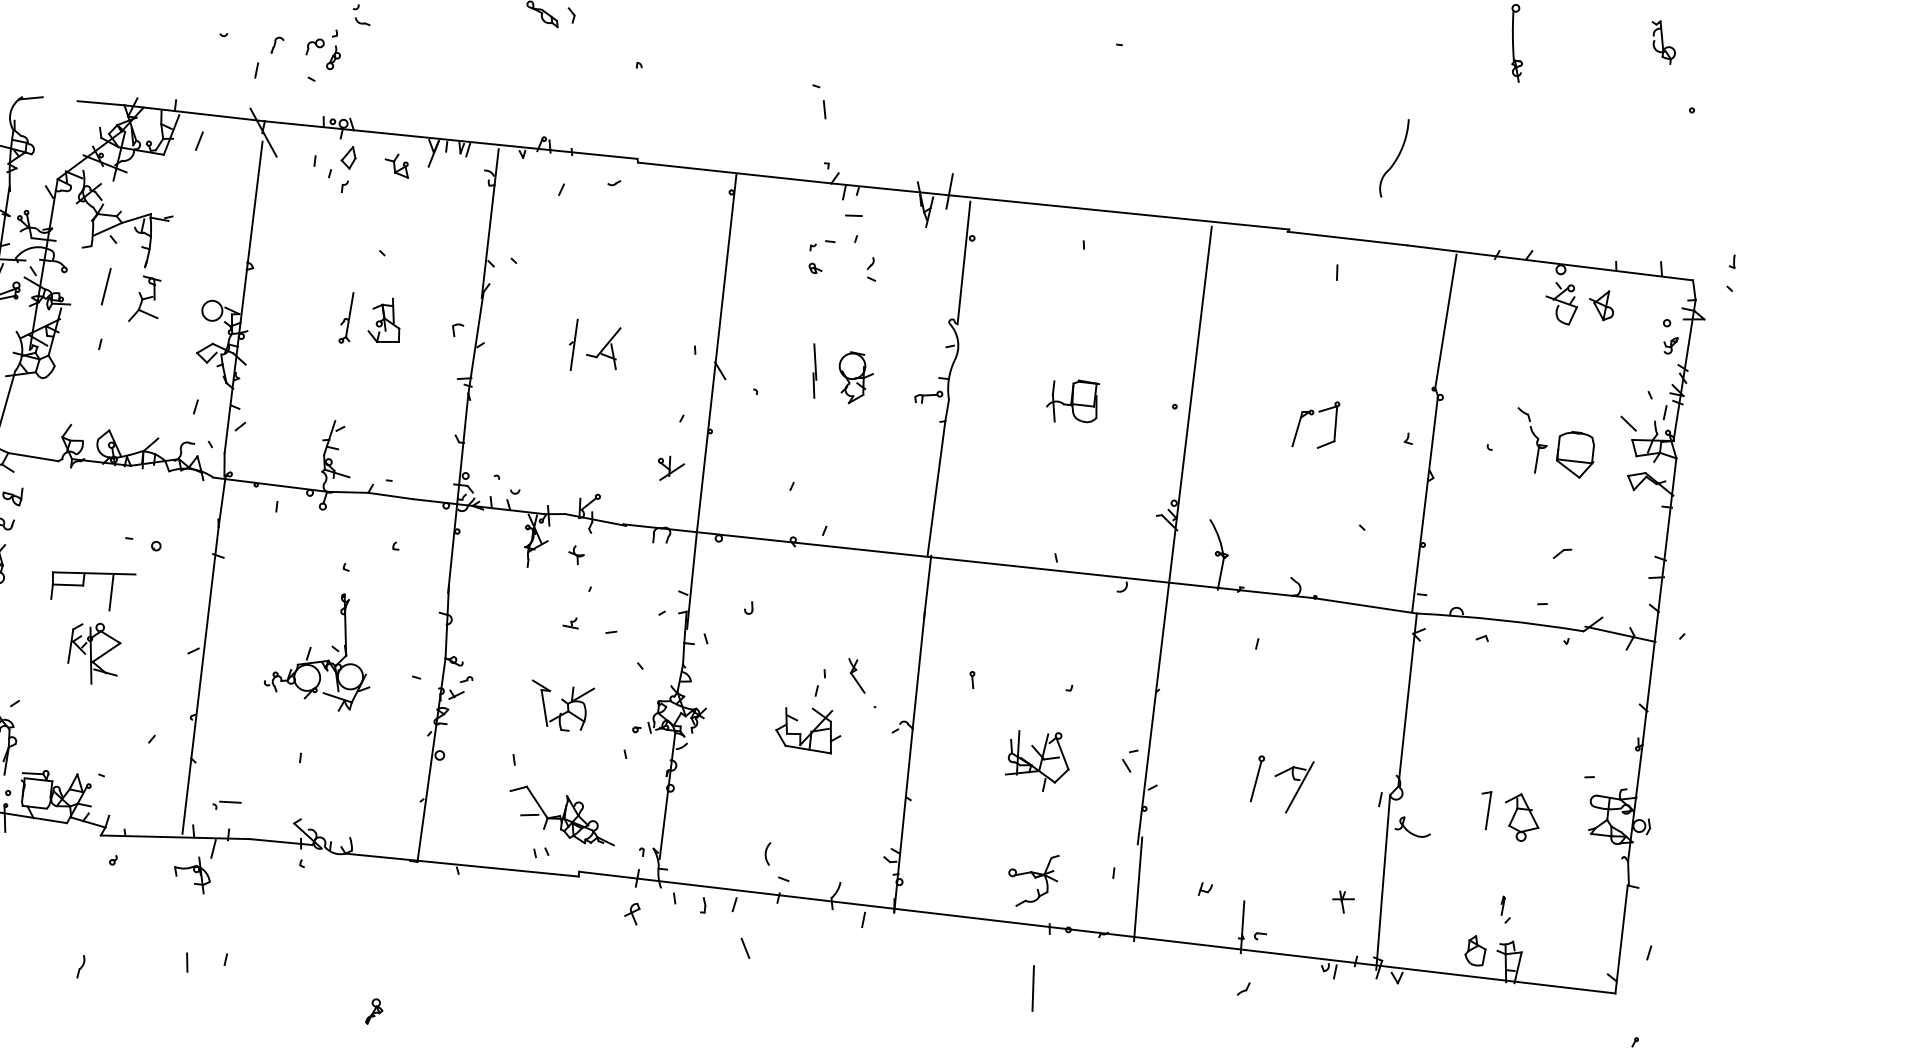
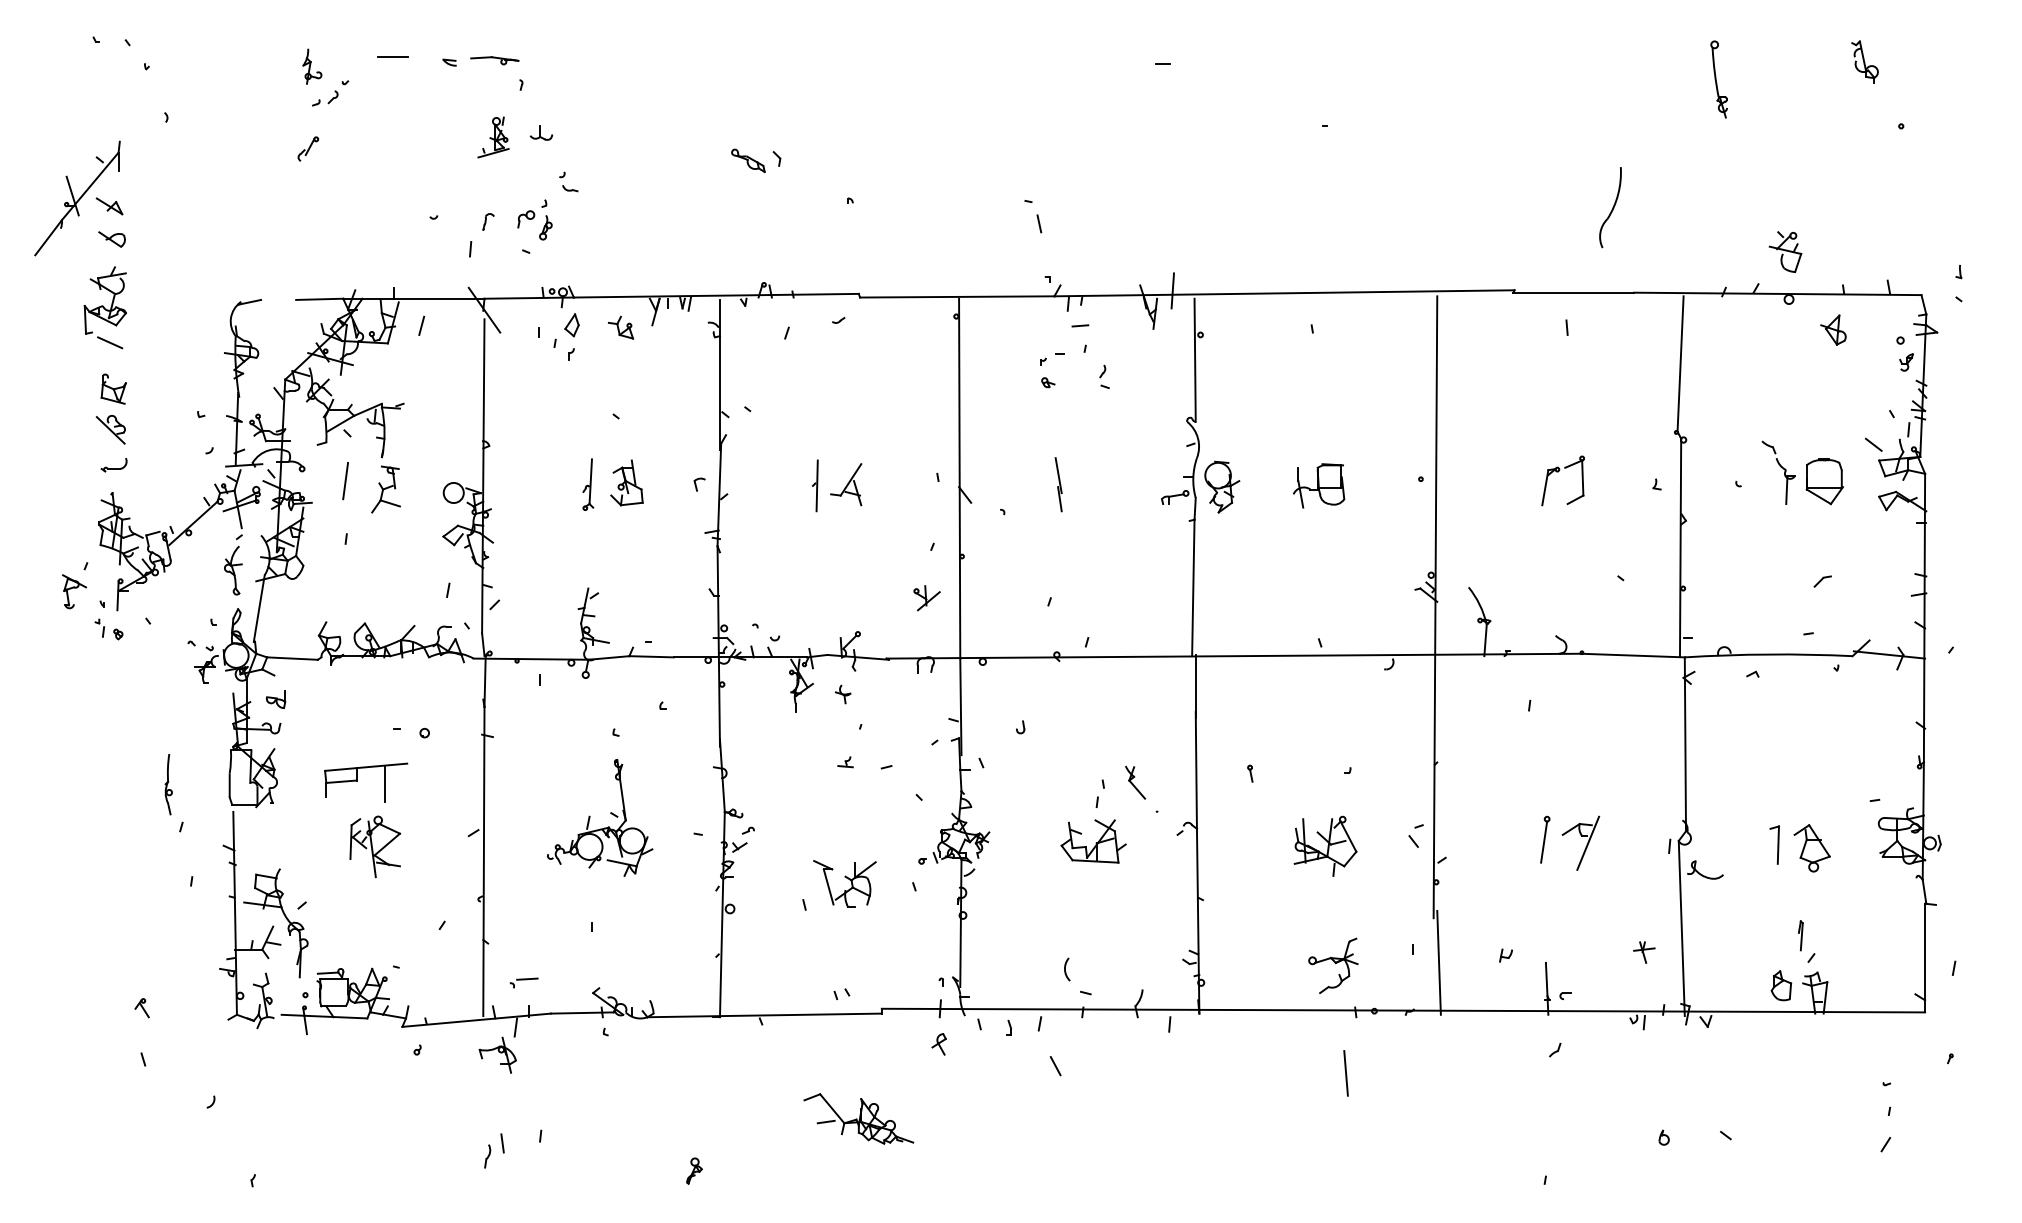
part: (1561, 304) -> (1785, 252), moved
part: (855, 377) -> (1222, 486), moved
part: (560, 706) -> (844, 883), moved
part: (562, 815) -> (858, 1118), moved
part: (1505, 909) -> (1806, 941), size x1.6
part: (80, 966) -> (487, 1156), moved

